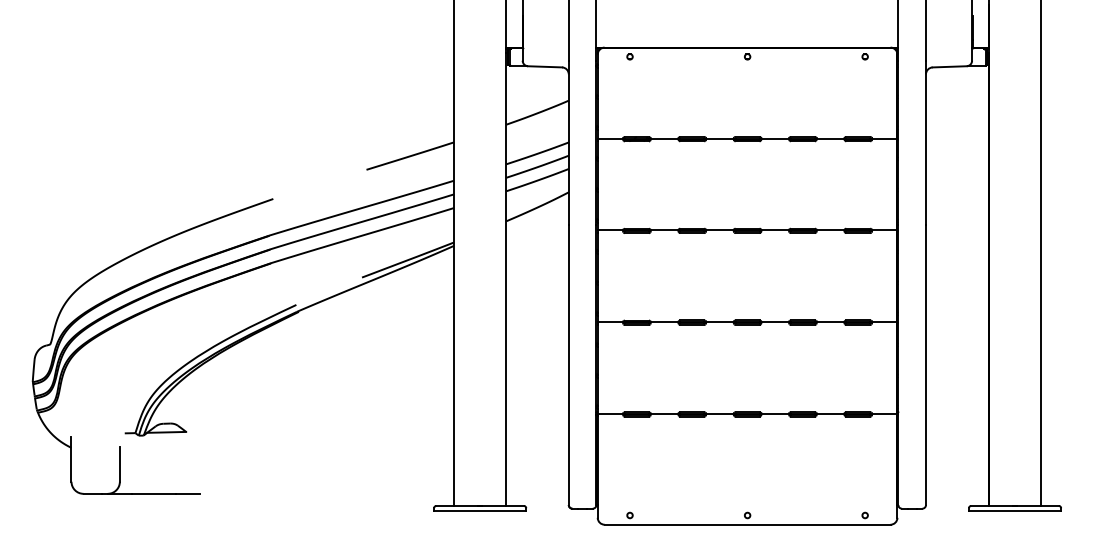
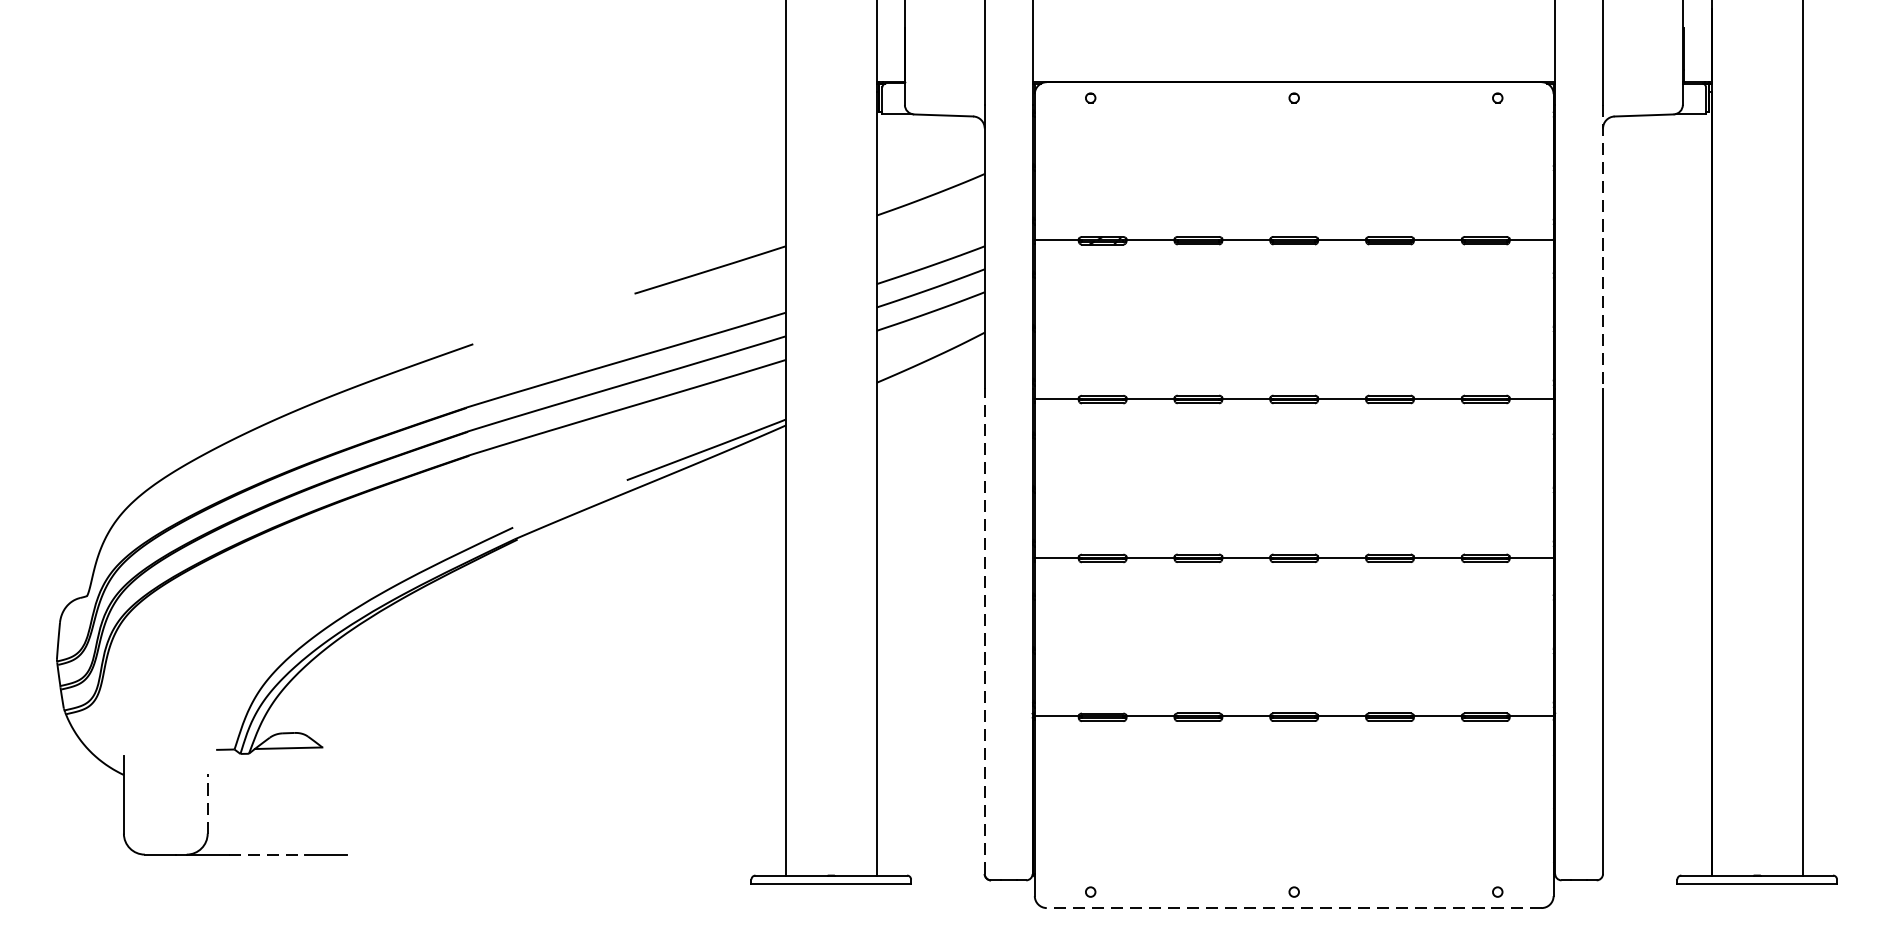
line: (926, 142) -> (1603, 246), solid -> dashed
line: (568, 364) -> (984, 630), solid -> dashed
line: (119, 464) -> (206, 803), solid -> dashed
line: (153, 493) -> (265, 854), solid -> dashed
line: (747, 524) -> (1294, 907), solid -> dashed

